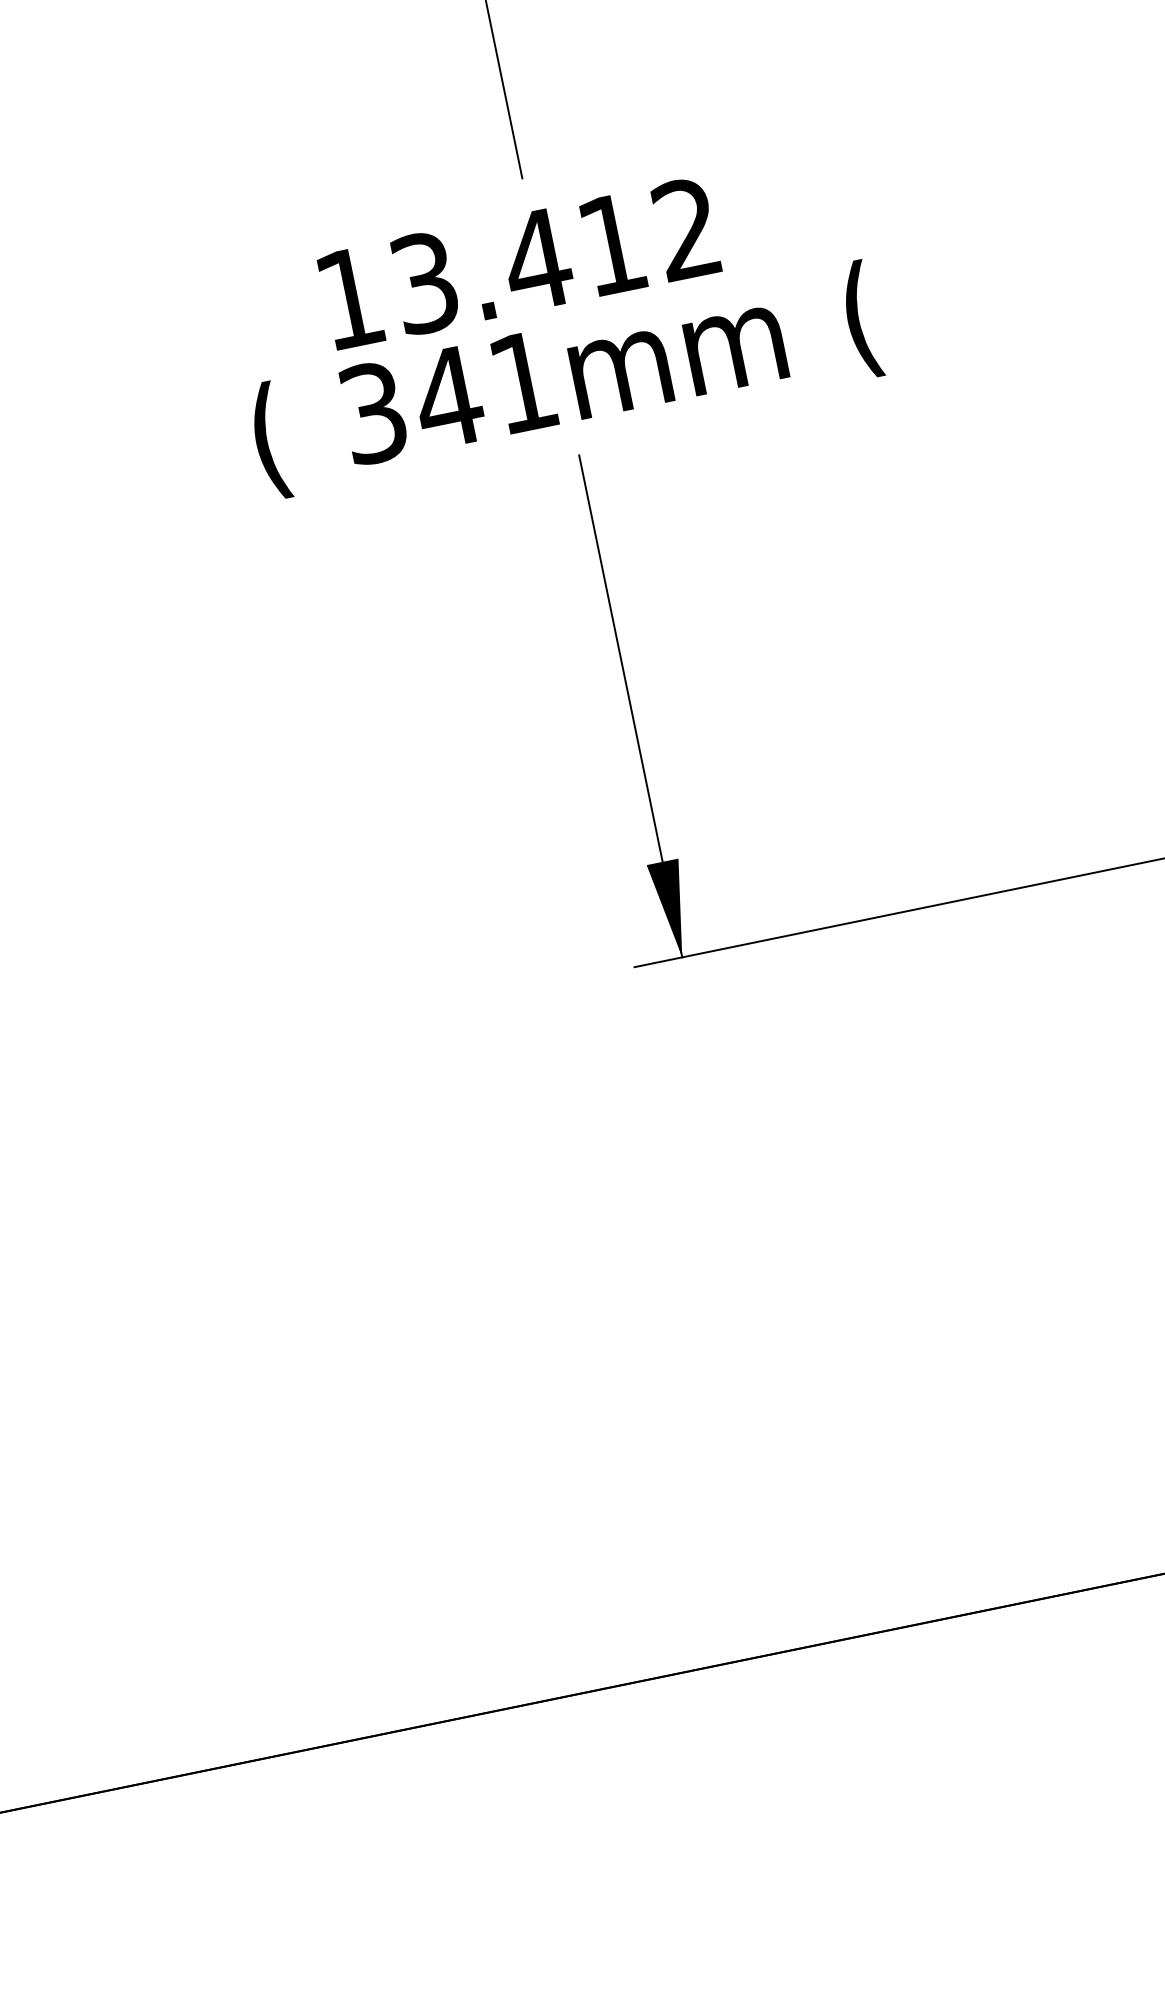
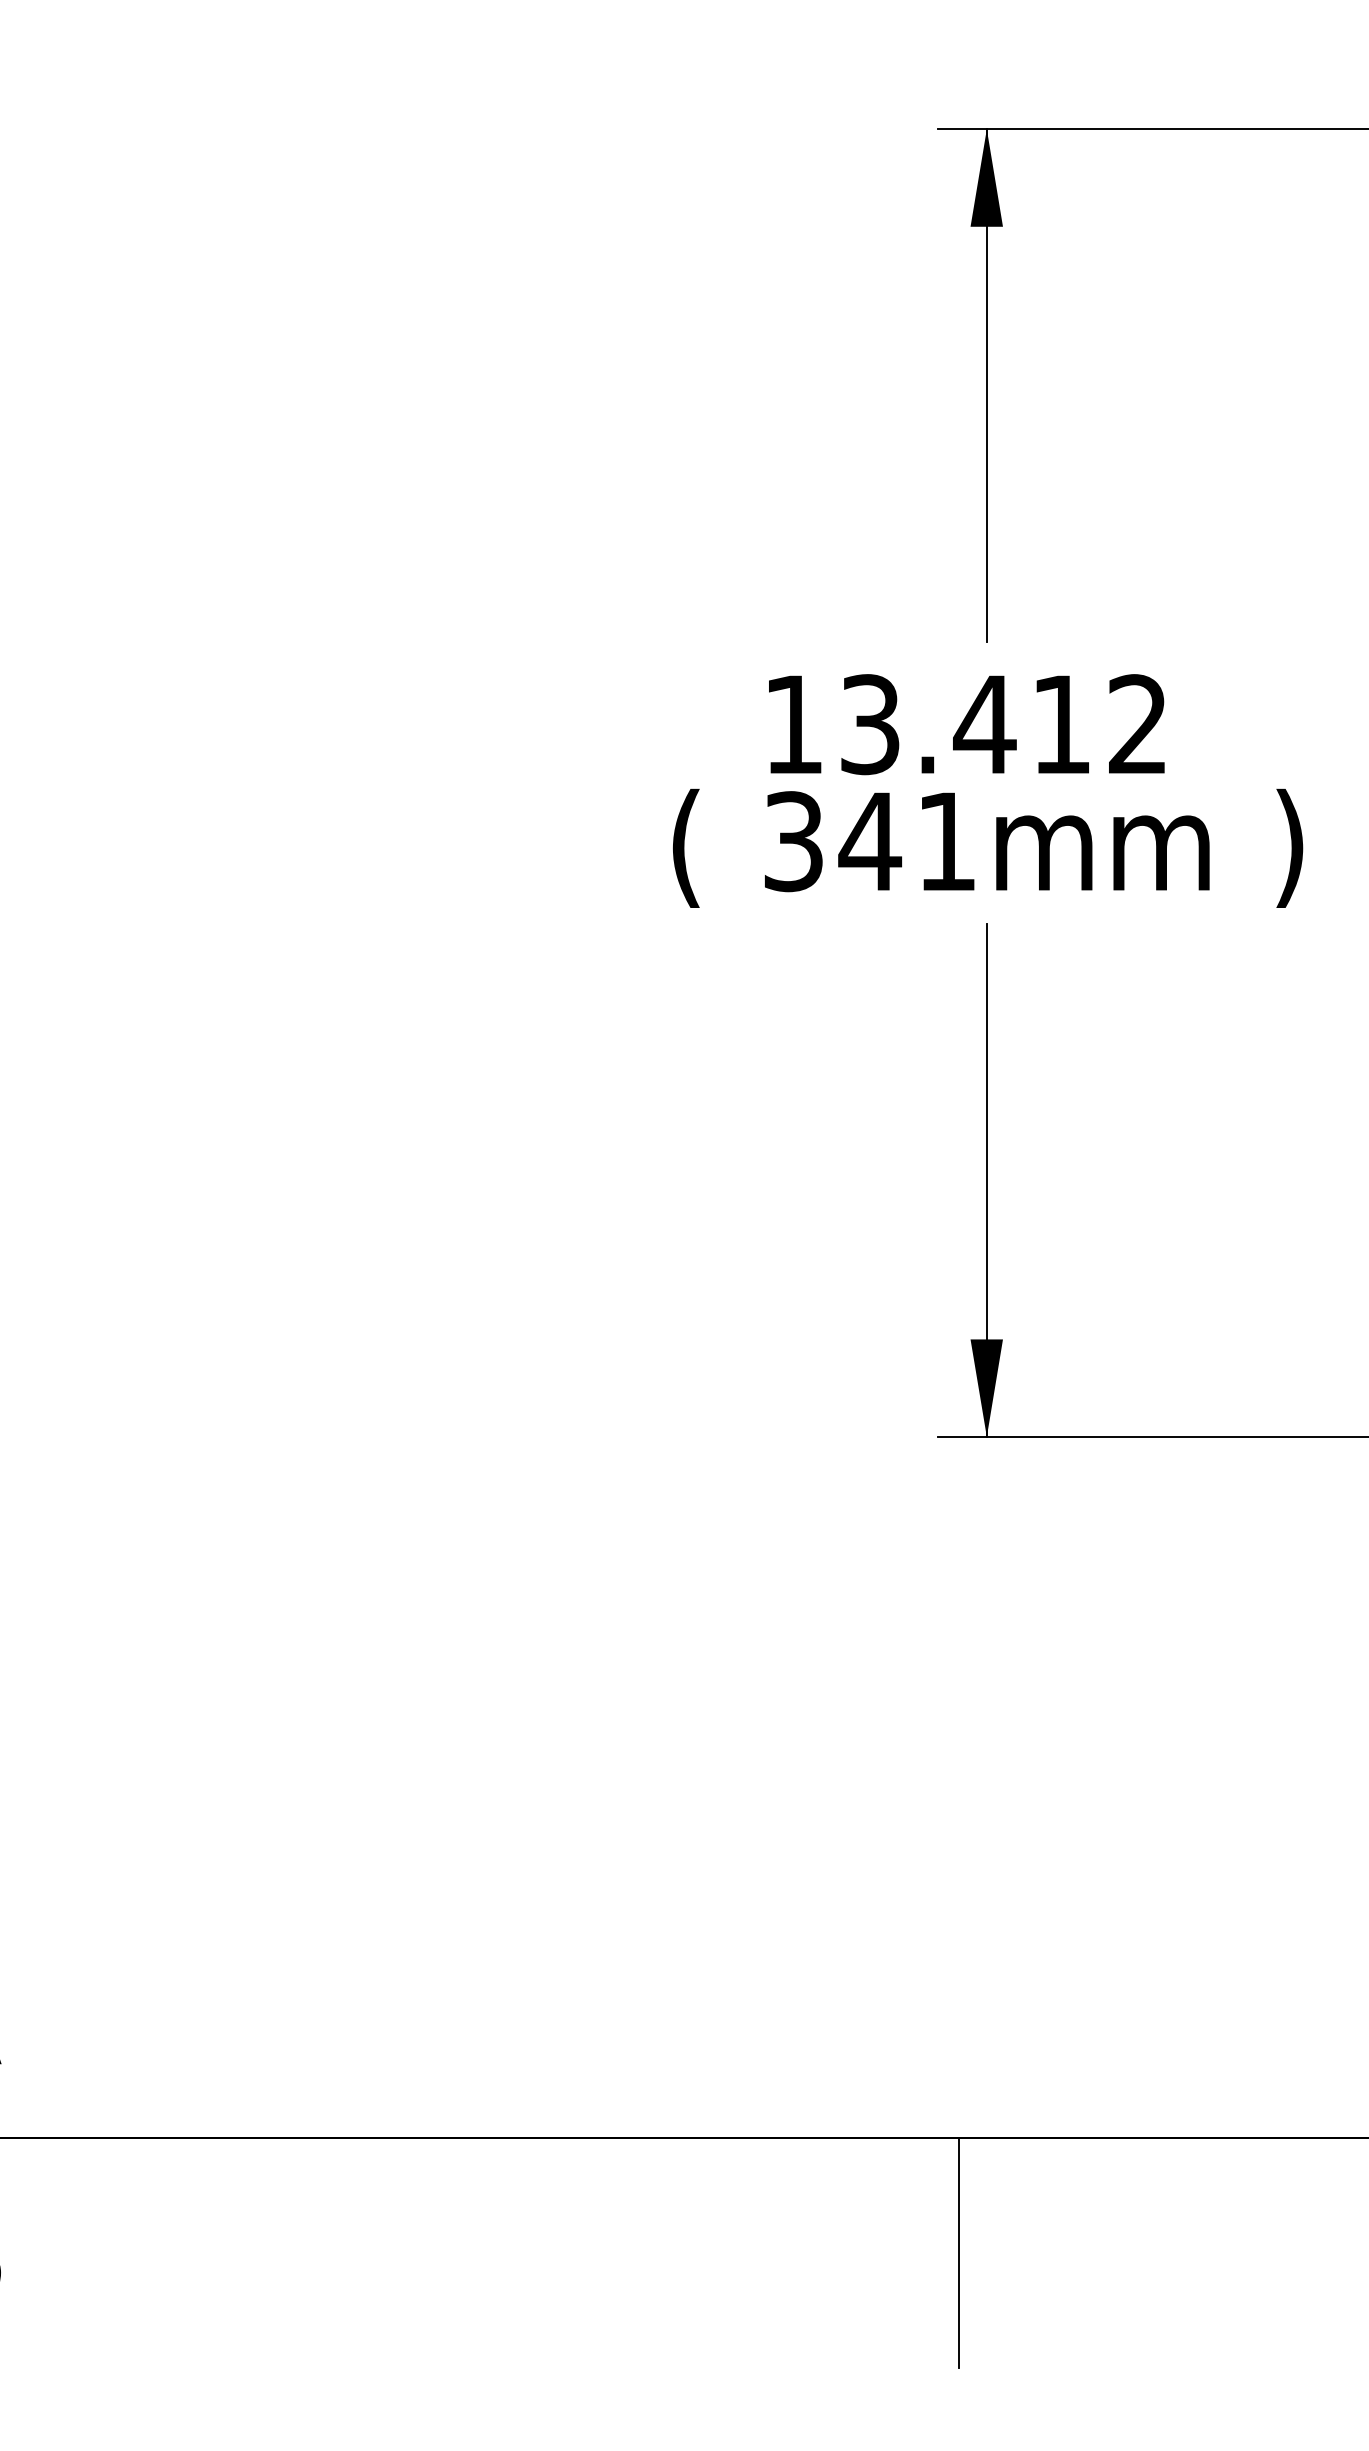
text: (860, 319) -> (1289, 847), ( -> )
line: (819, 1761) -> (959, 2252), added

